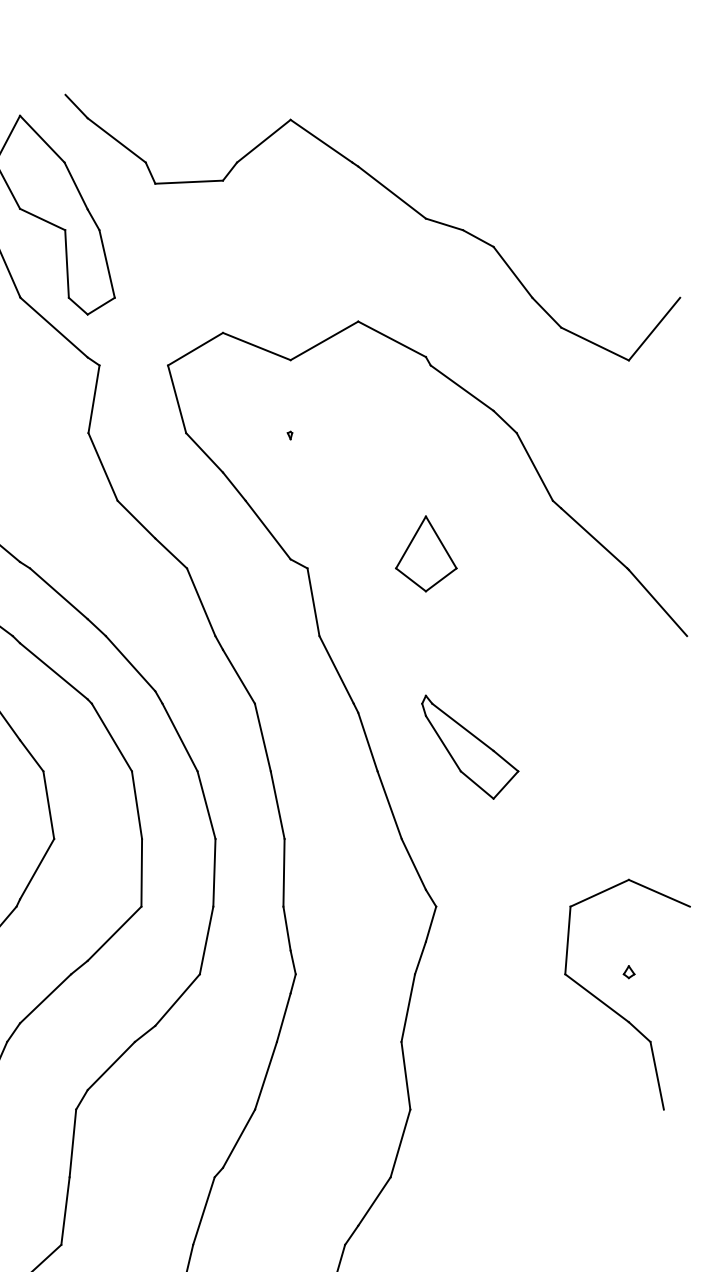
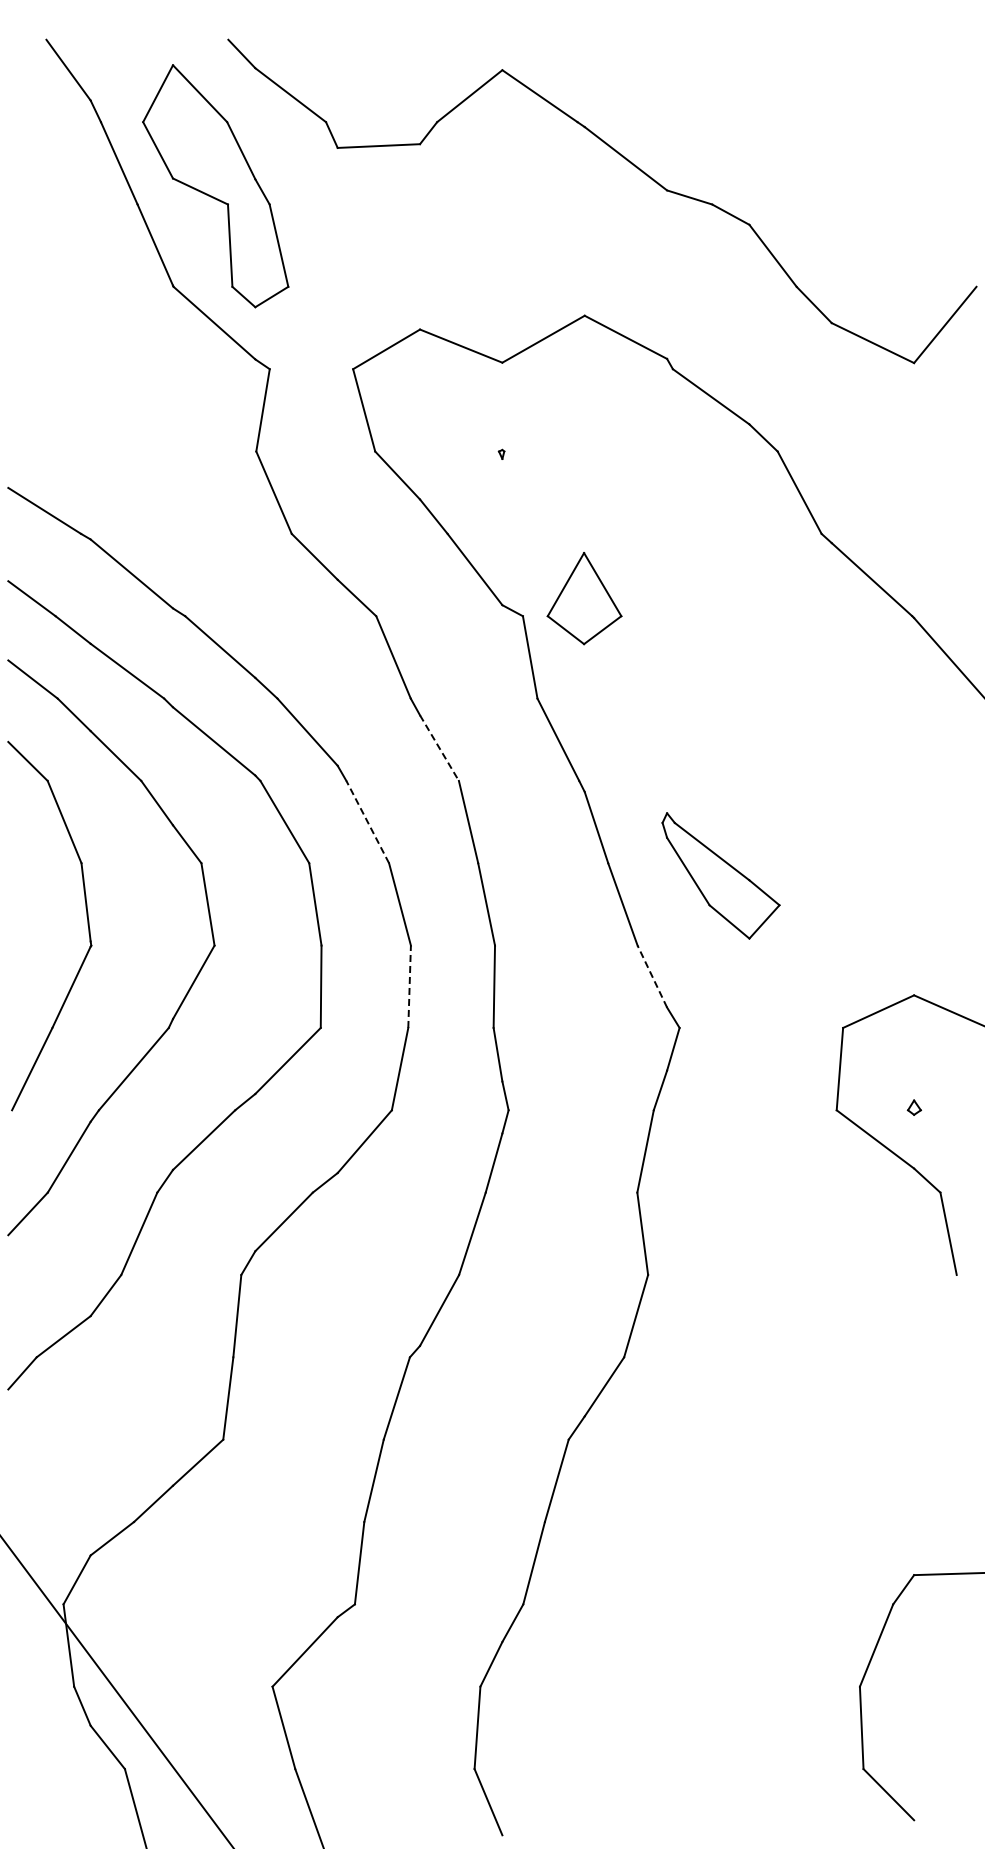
part: (426, 553) -> (584, 598), moved
line: (238, 677) -> (439, 748), solid -> dashed
line: (179, 737) -> (367, 821), solid -> dashed
part: (469, 746) -> (720, 875), moved
line: (413, 864) -> (652, 976), solid -> dashed
line: (214, 872) -> (409, 986), solid -> dashed

